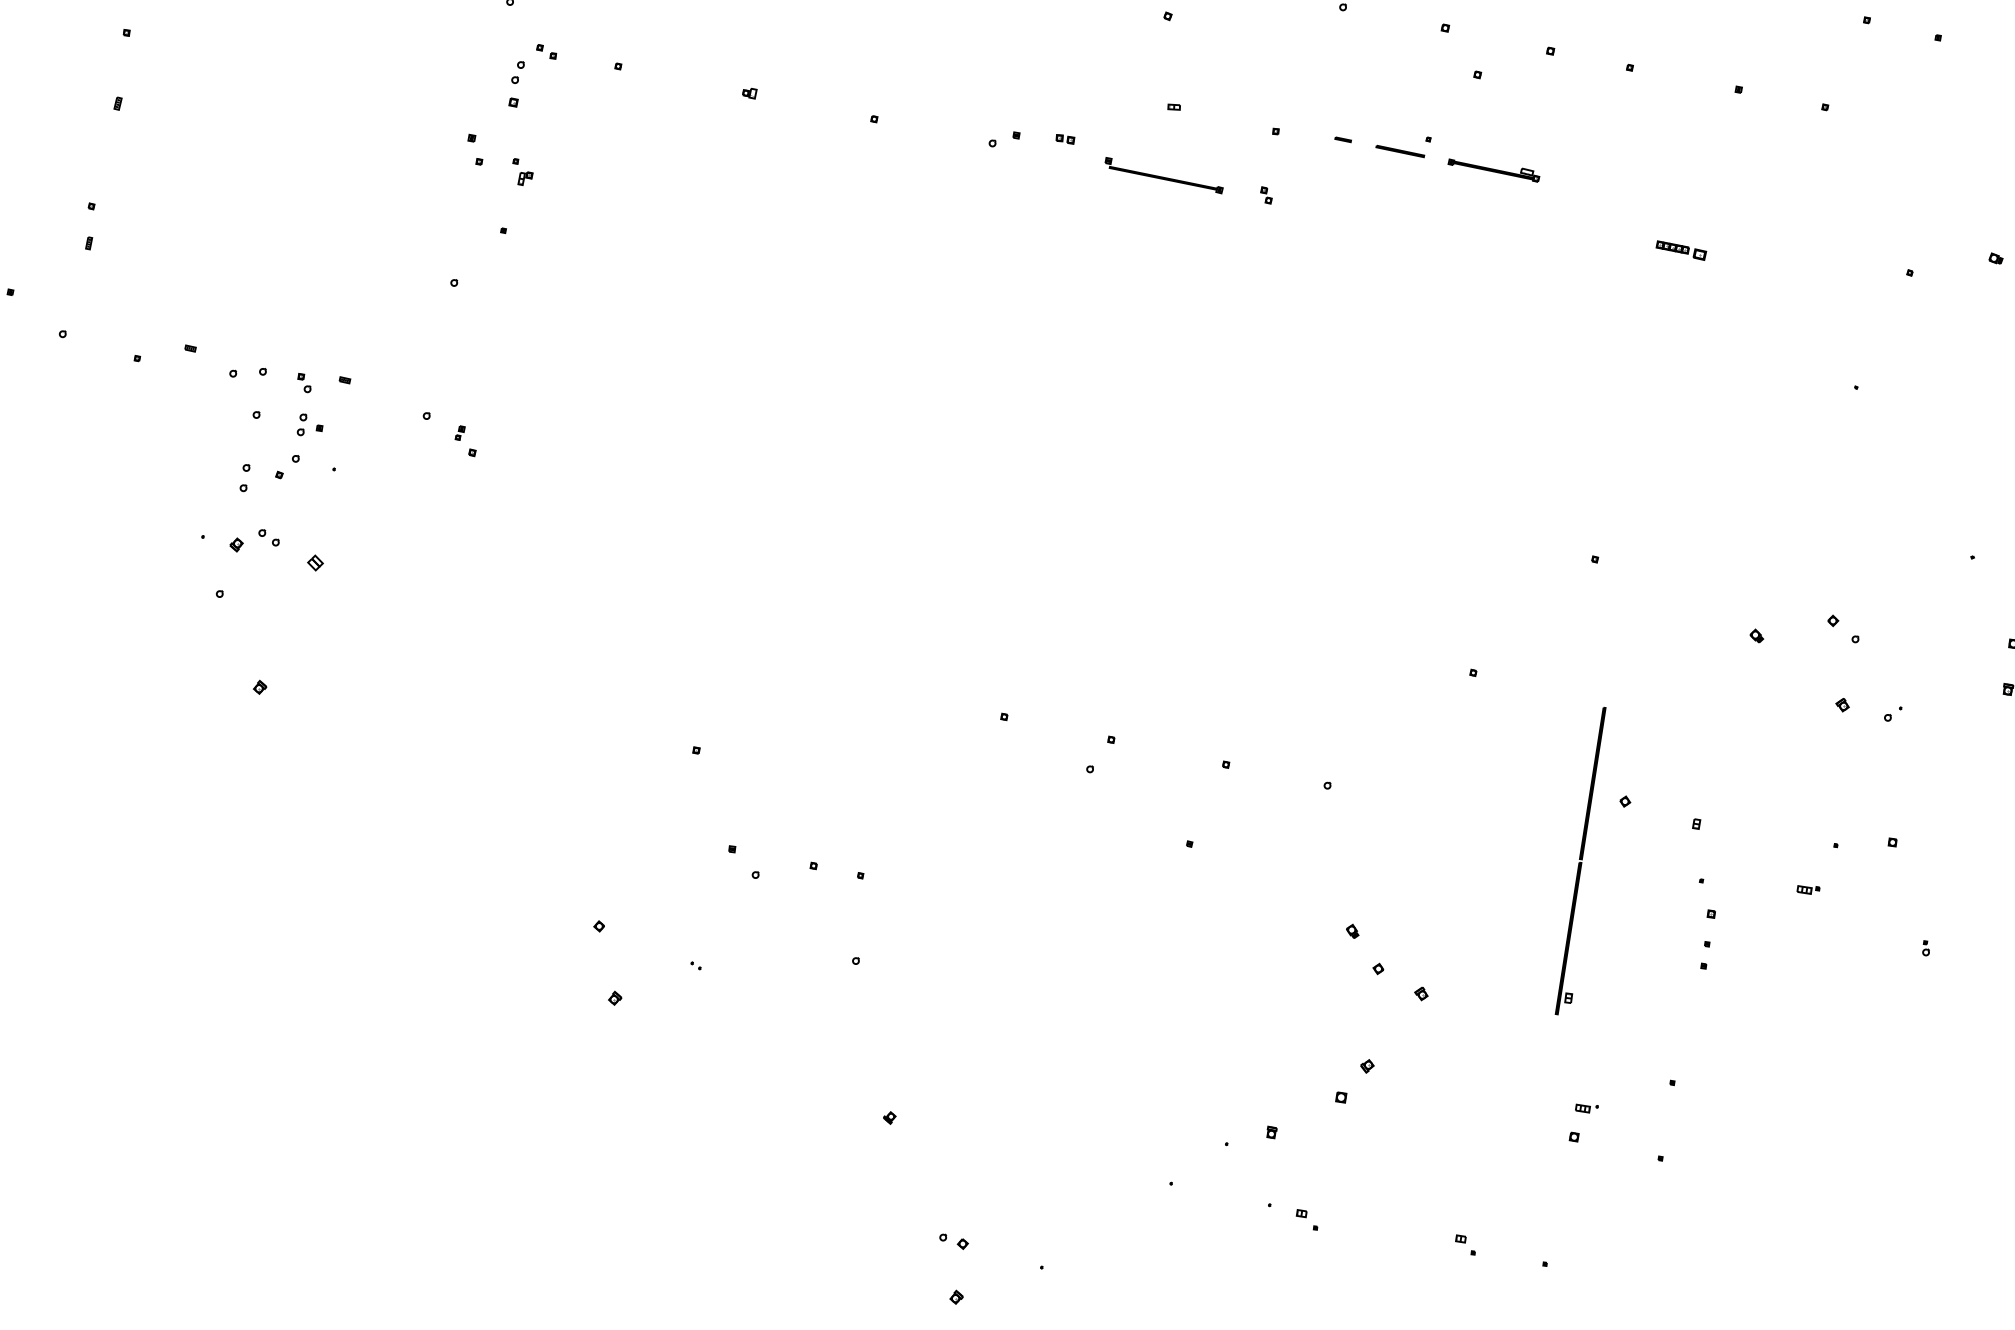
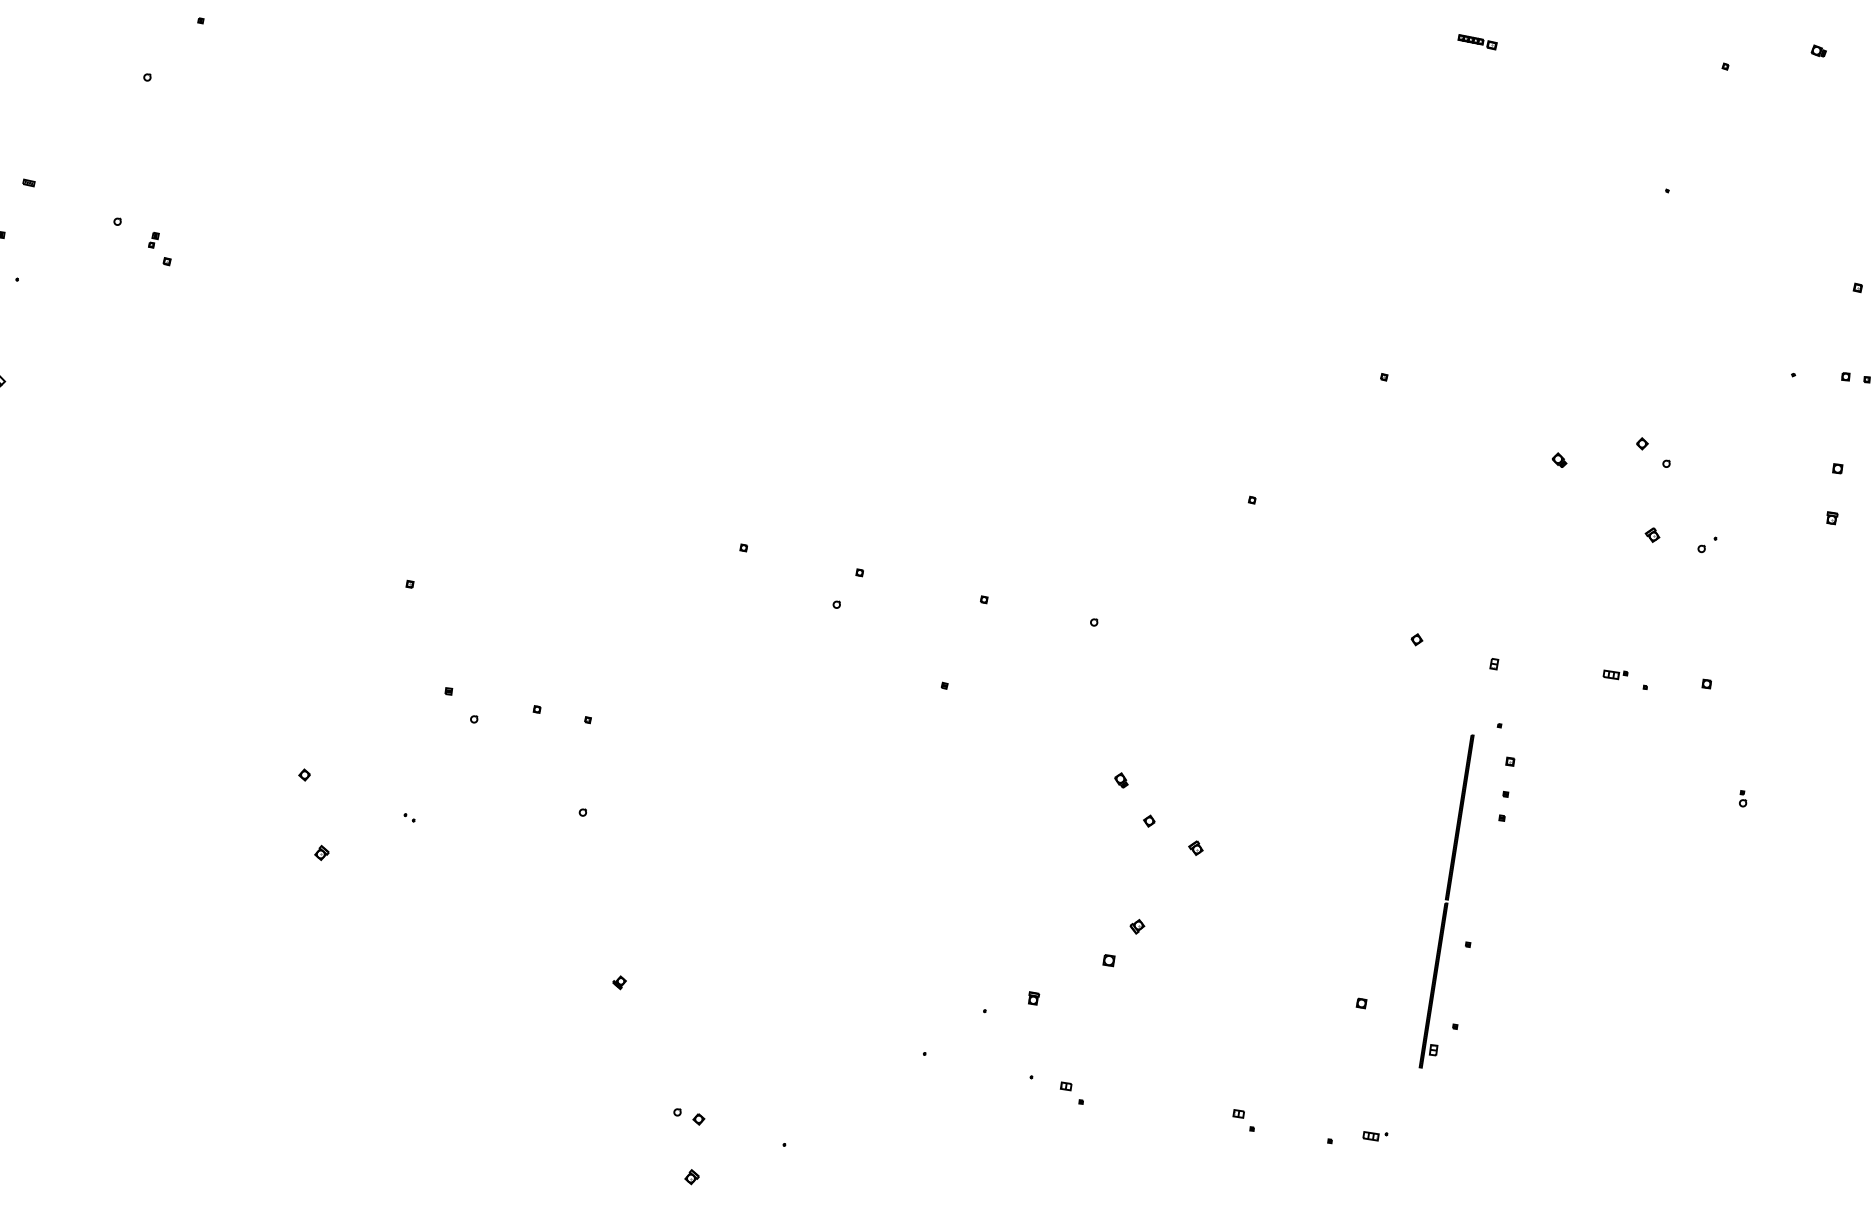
part: (1680, 249) -> (1476, 41), size x0.71
part: (1580, 861) -> (1446, 901), moved
part: (1808, 889) -> (1615, 674), moved
part: (1586, 1108) -> (1374, 1136), moved

